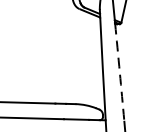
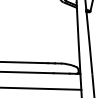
arc: (119, 72) -> (89, 43), dashed -> solid

